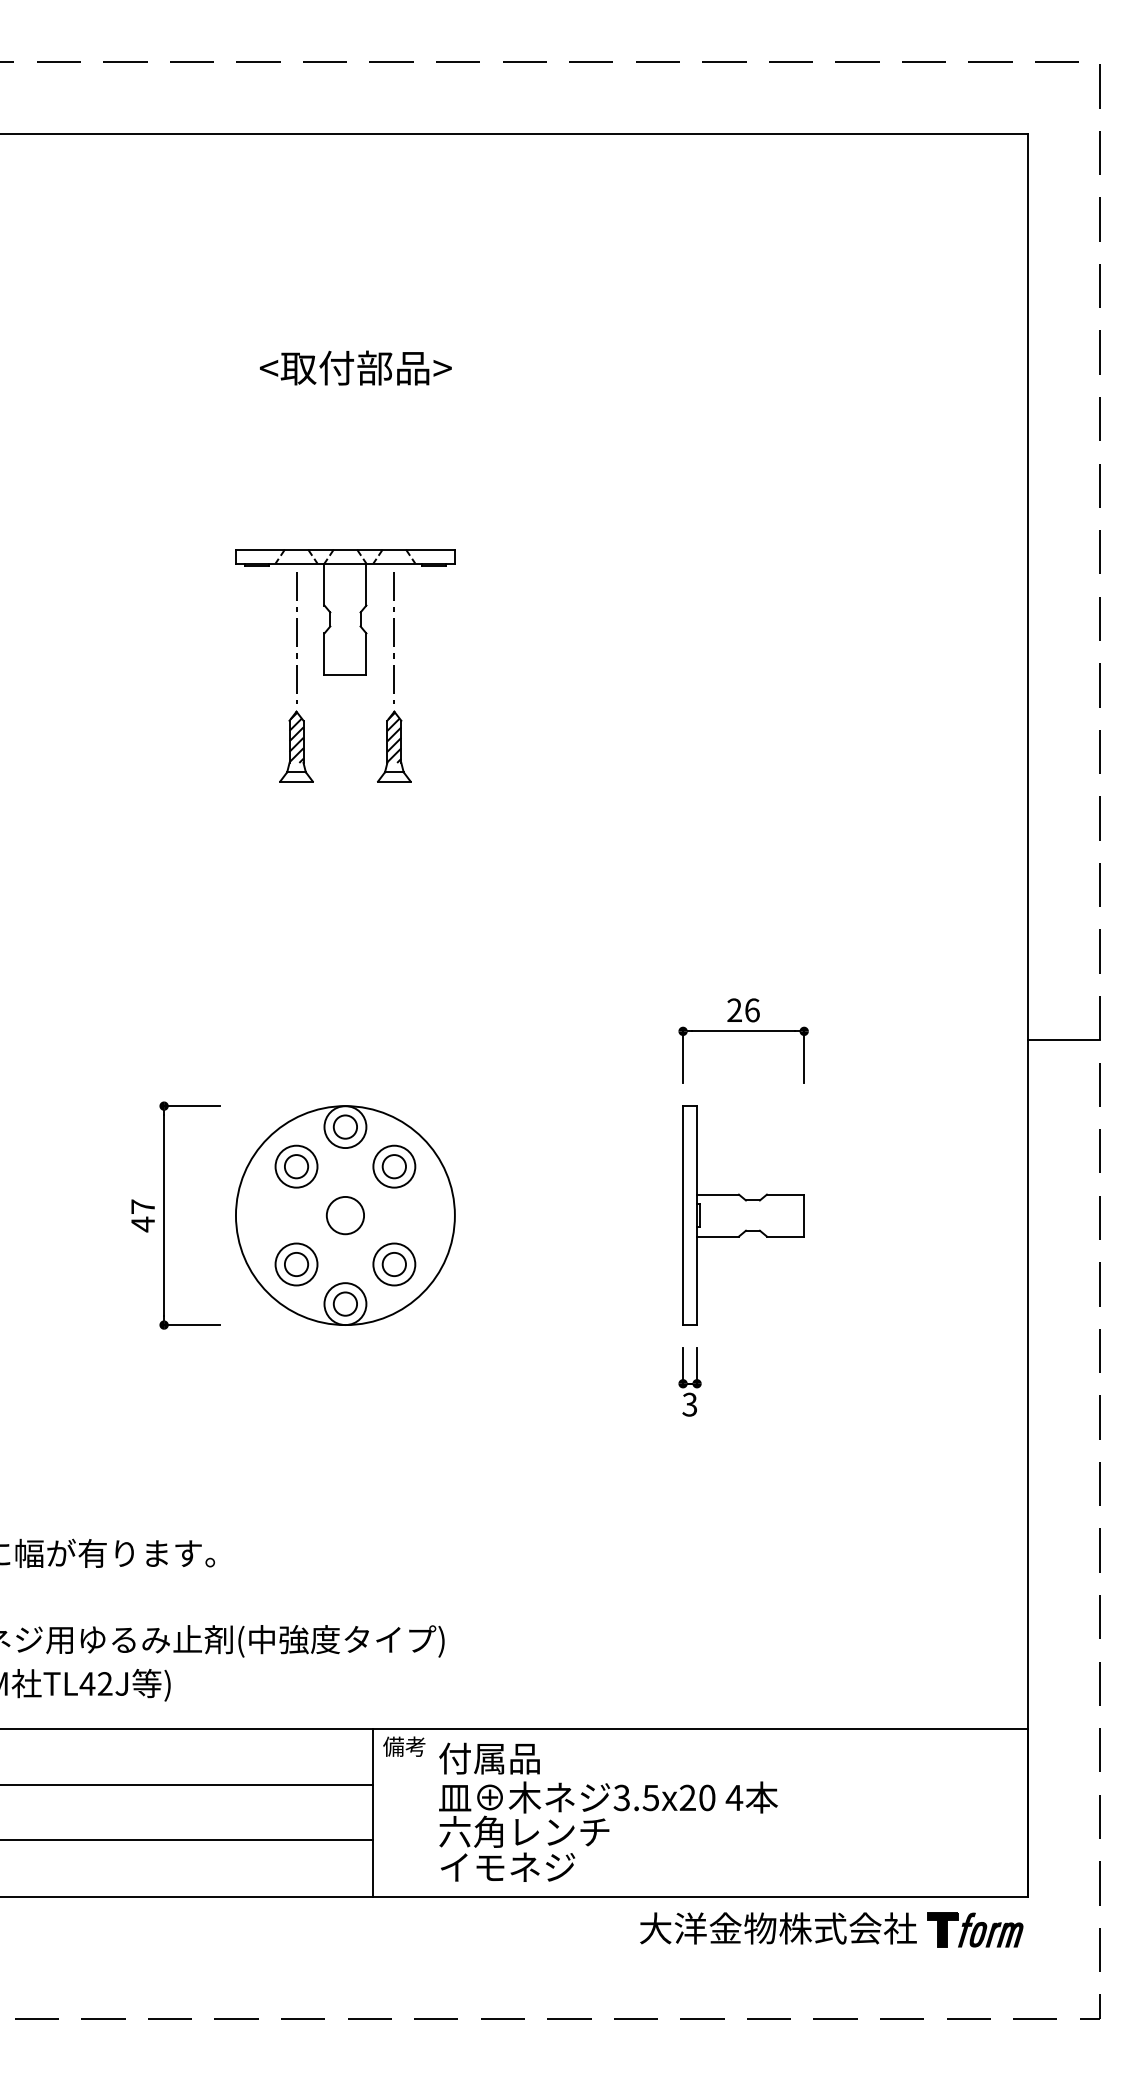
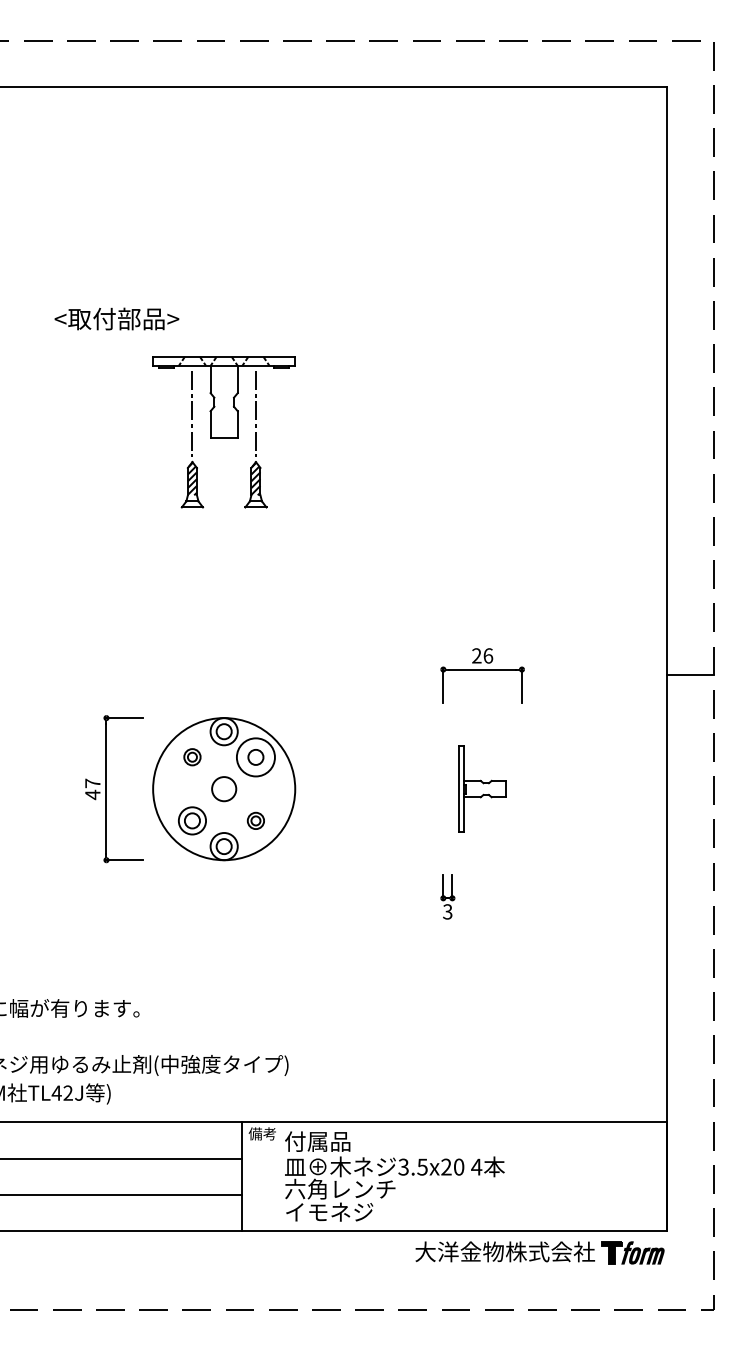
text: (355, 367) -> (116, 318), moved
part: (296, 1165) -> (192, 756), size x0.6
circle: (393, 1166) -> (255, 757), size x1.4
part: (743, 1214) -> (482, 788), size x0.6
part: (393, 1263) -> (255, 820), size x0.6

